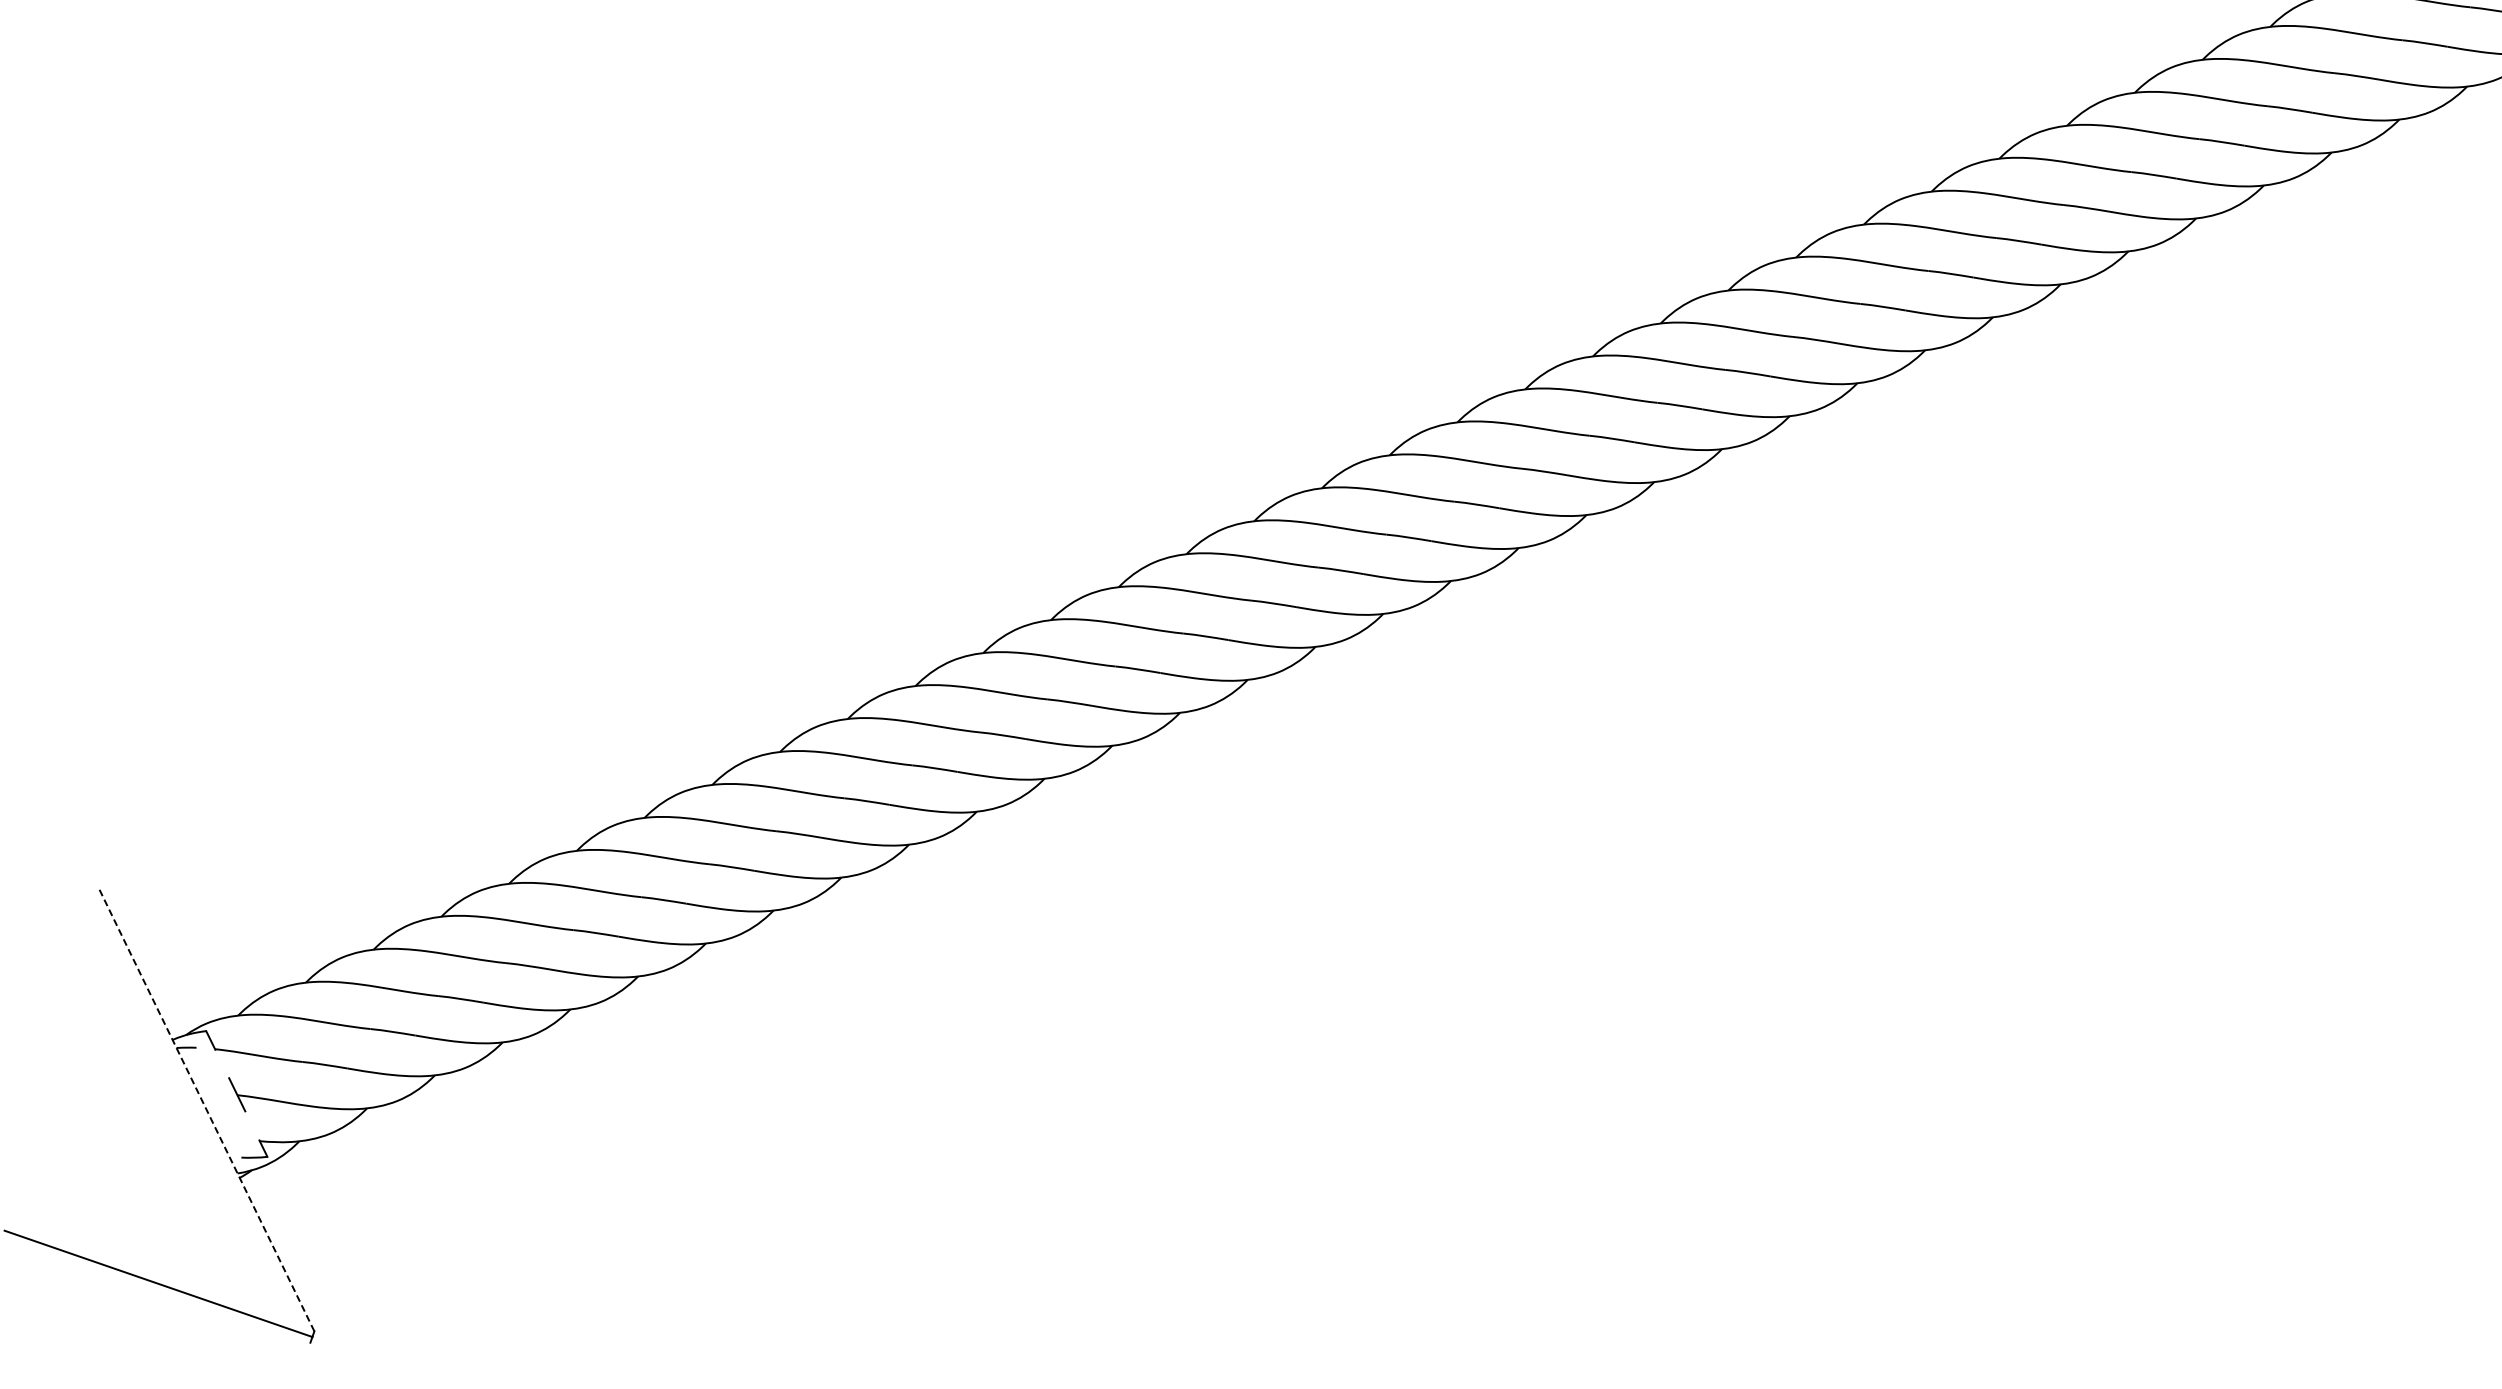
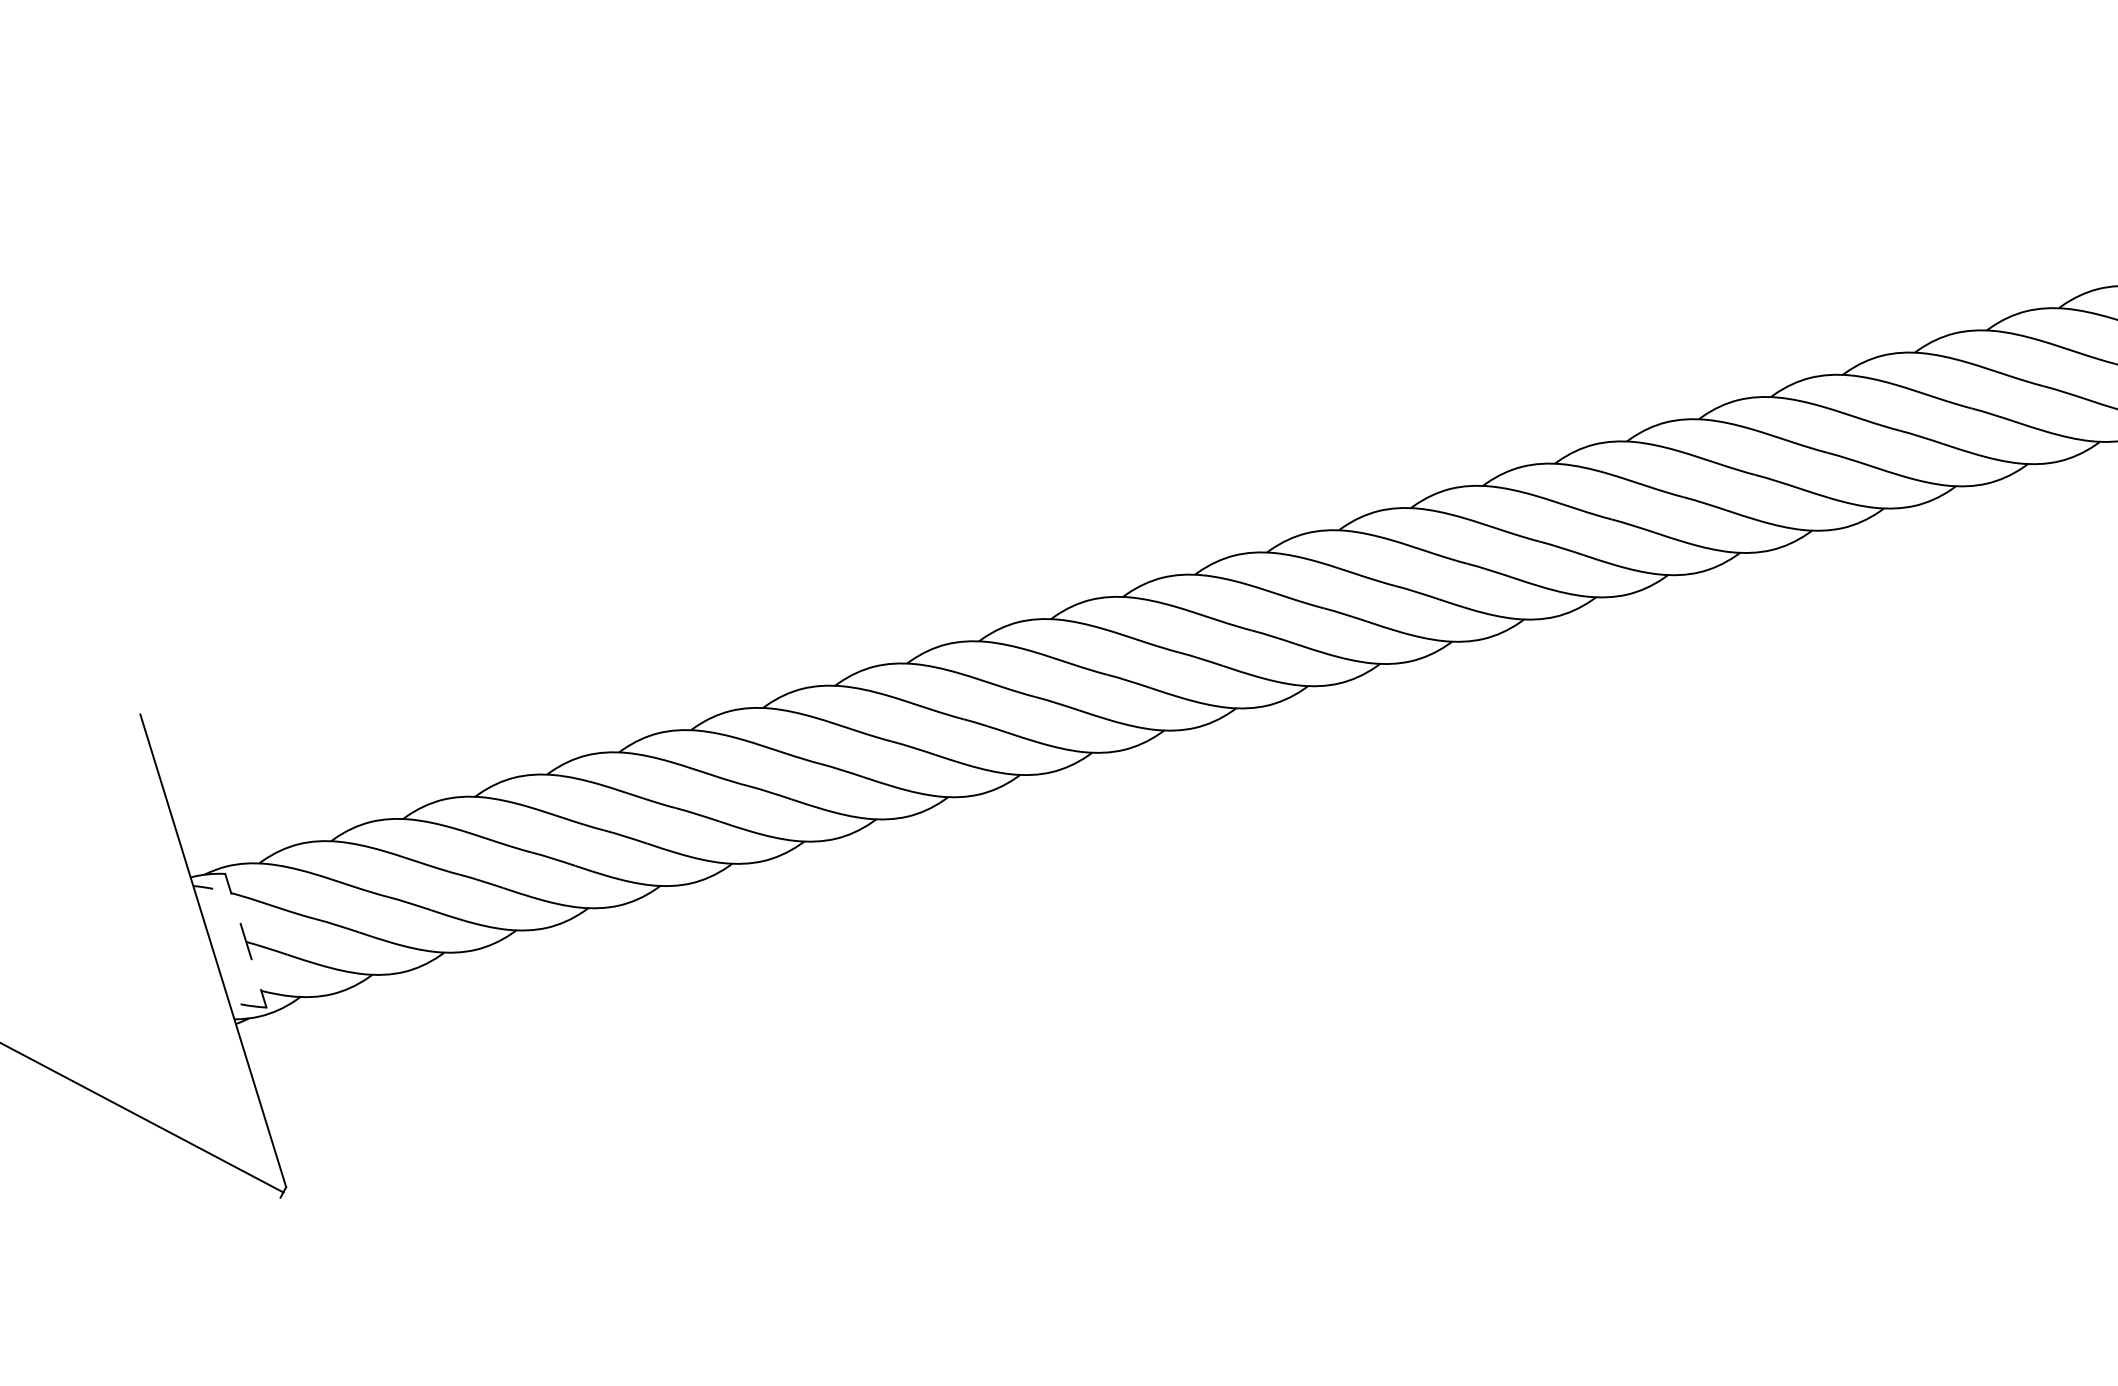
line: (205, 1108) -> (212, 950), dashed -> solid

